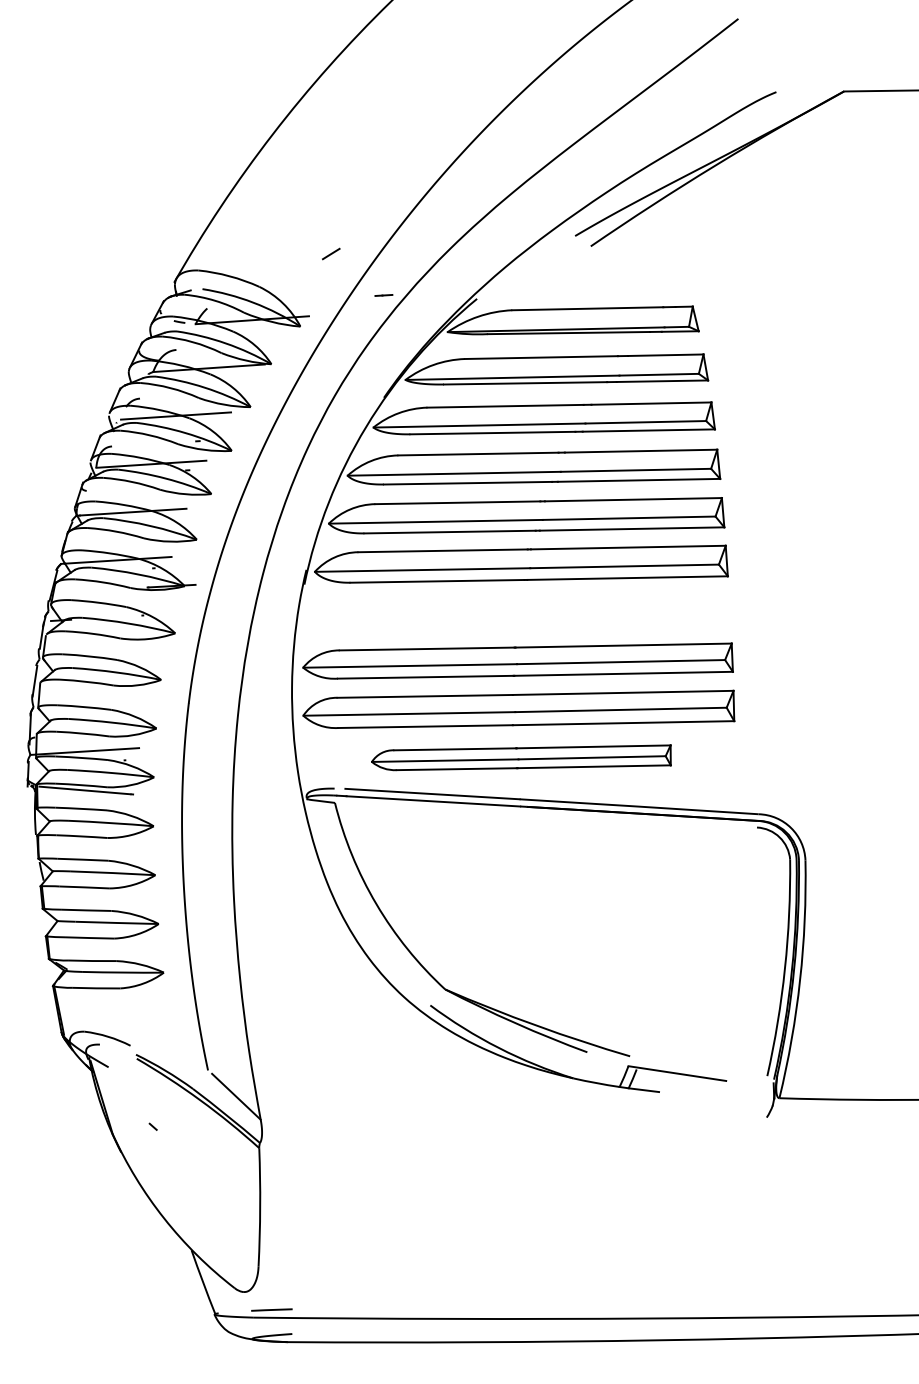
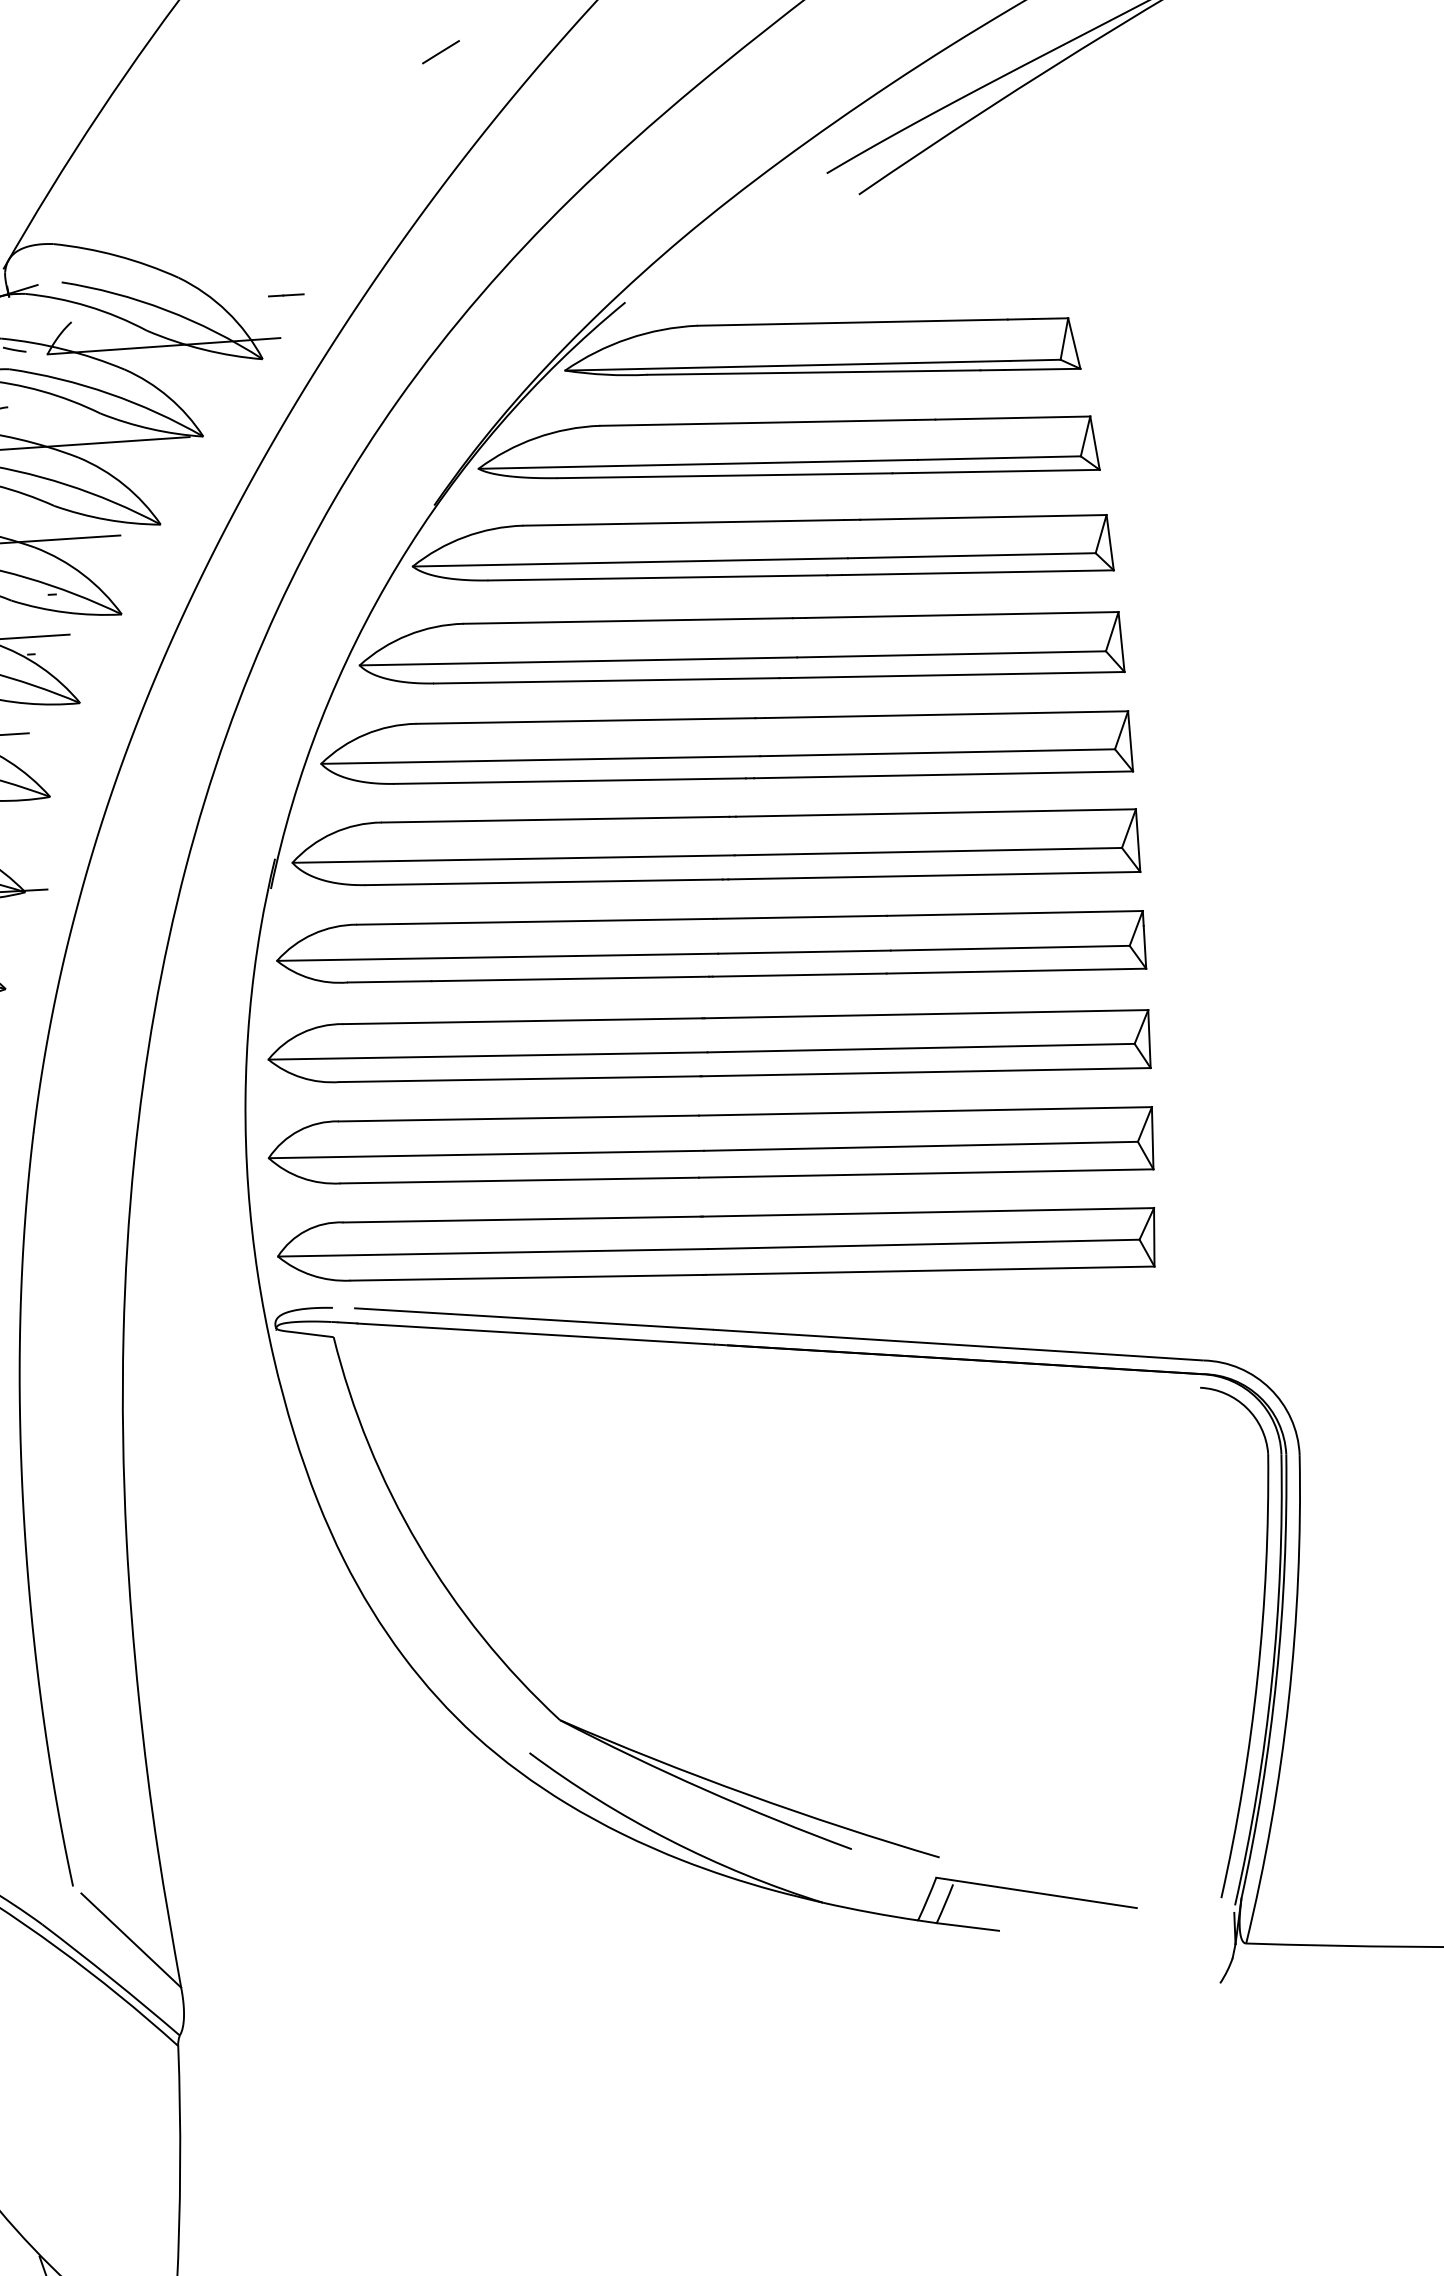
line: (331, 253) -> (441, 51), moved
line: (383, 295) -> (285, 295), moved
part: (518, 612) -> (710, 946), added
part: (521, 757) -> (716, 1243), size x1.43

